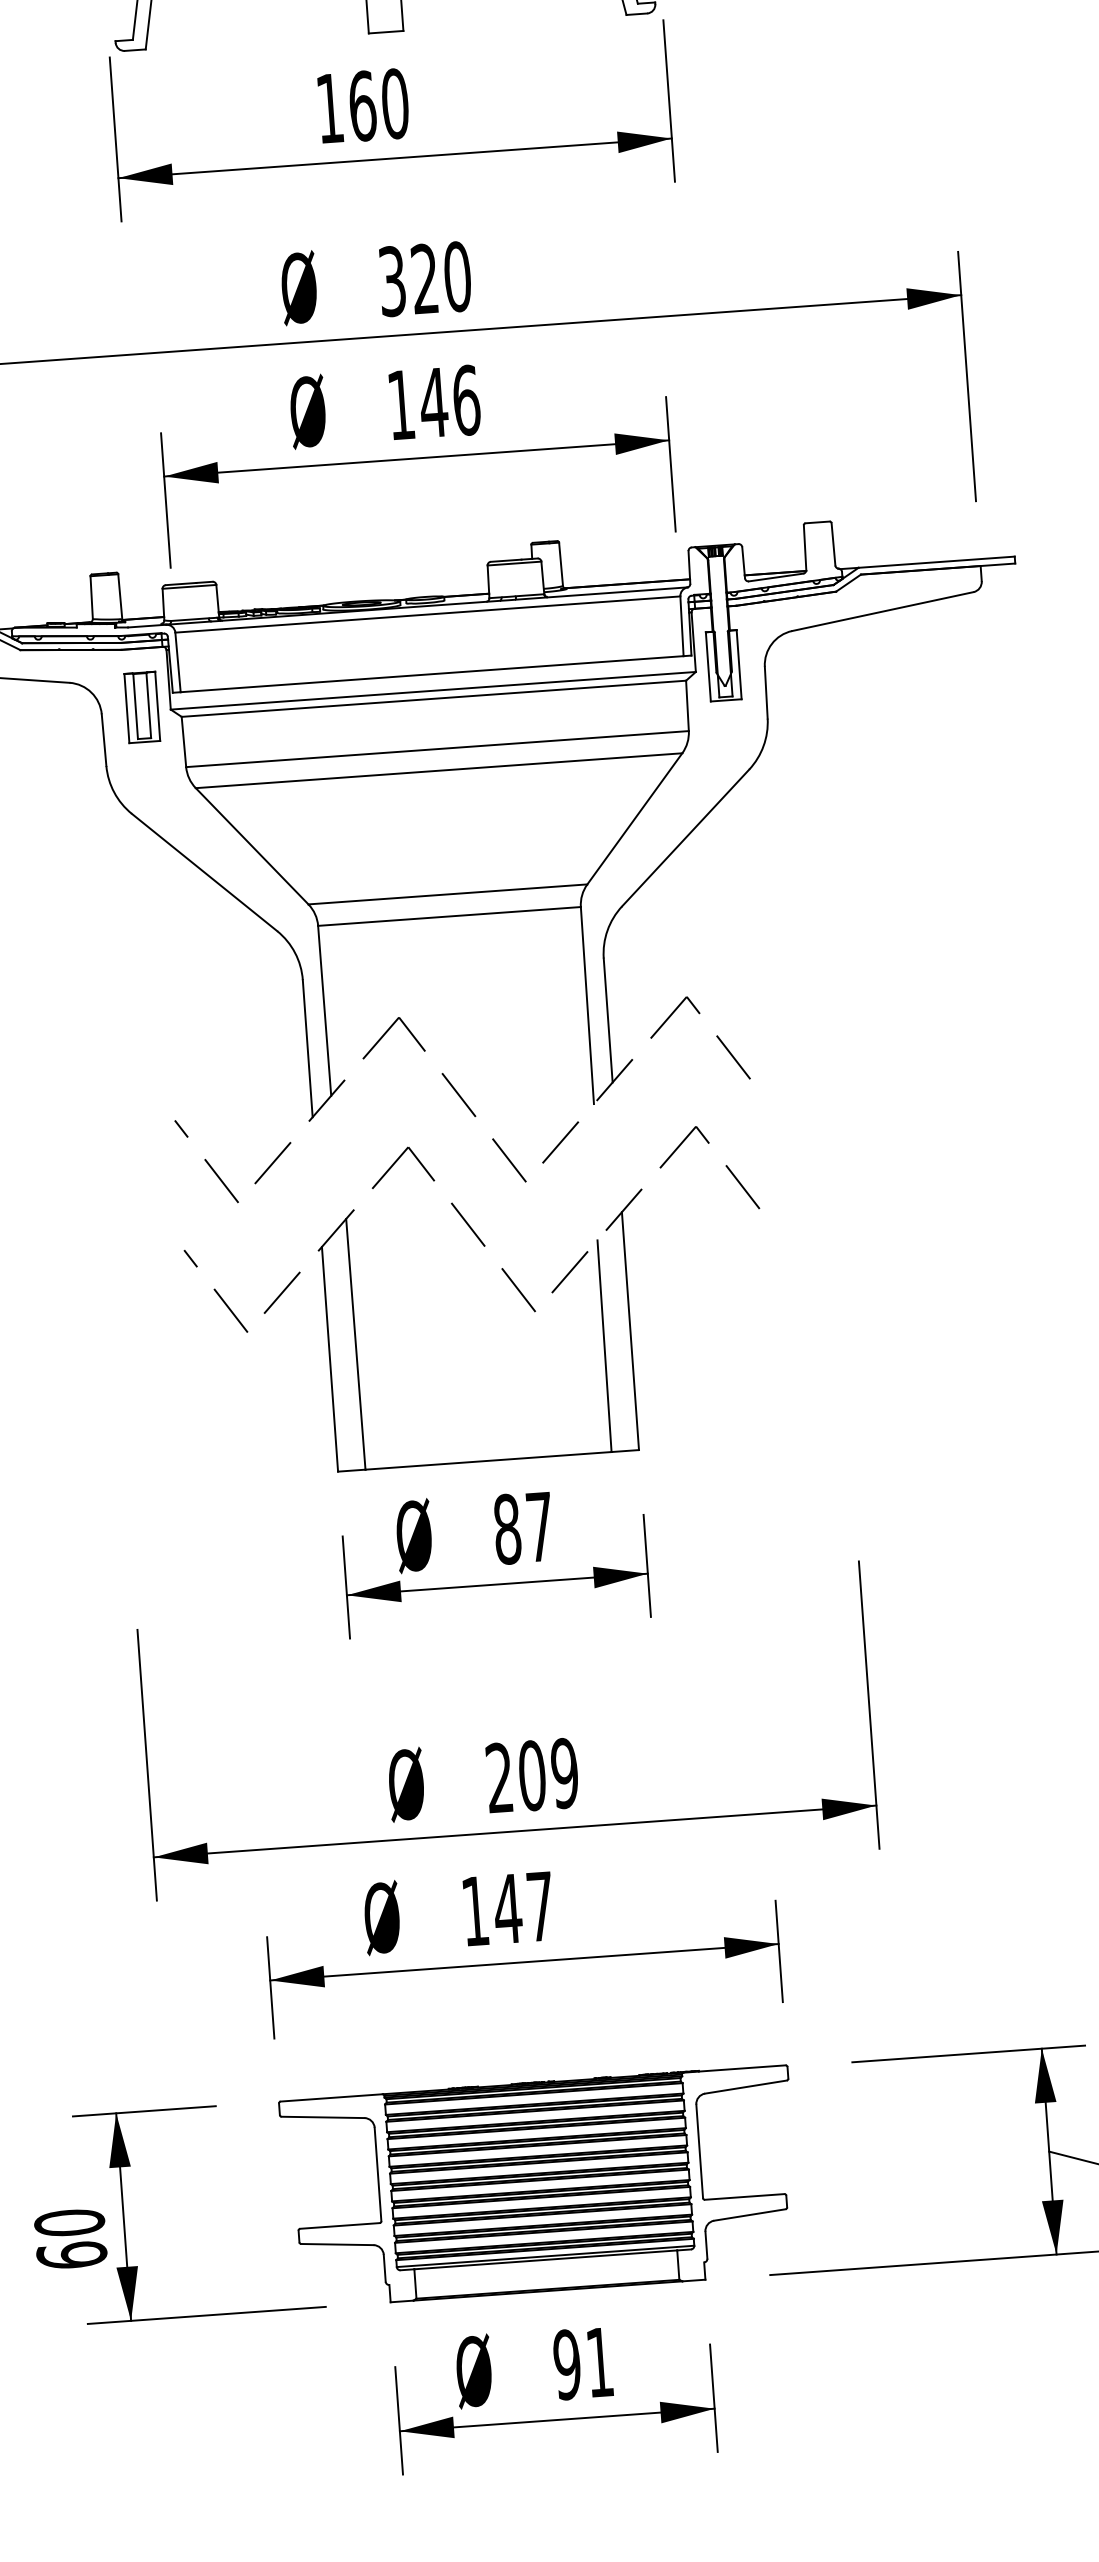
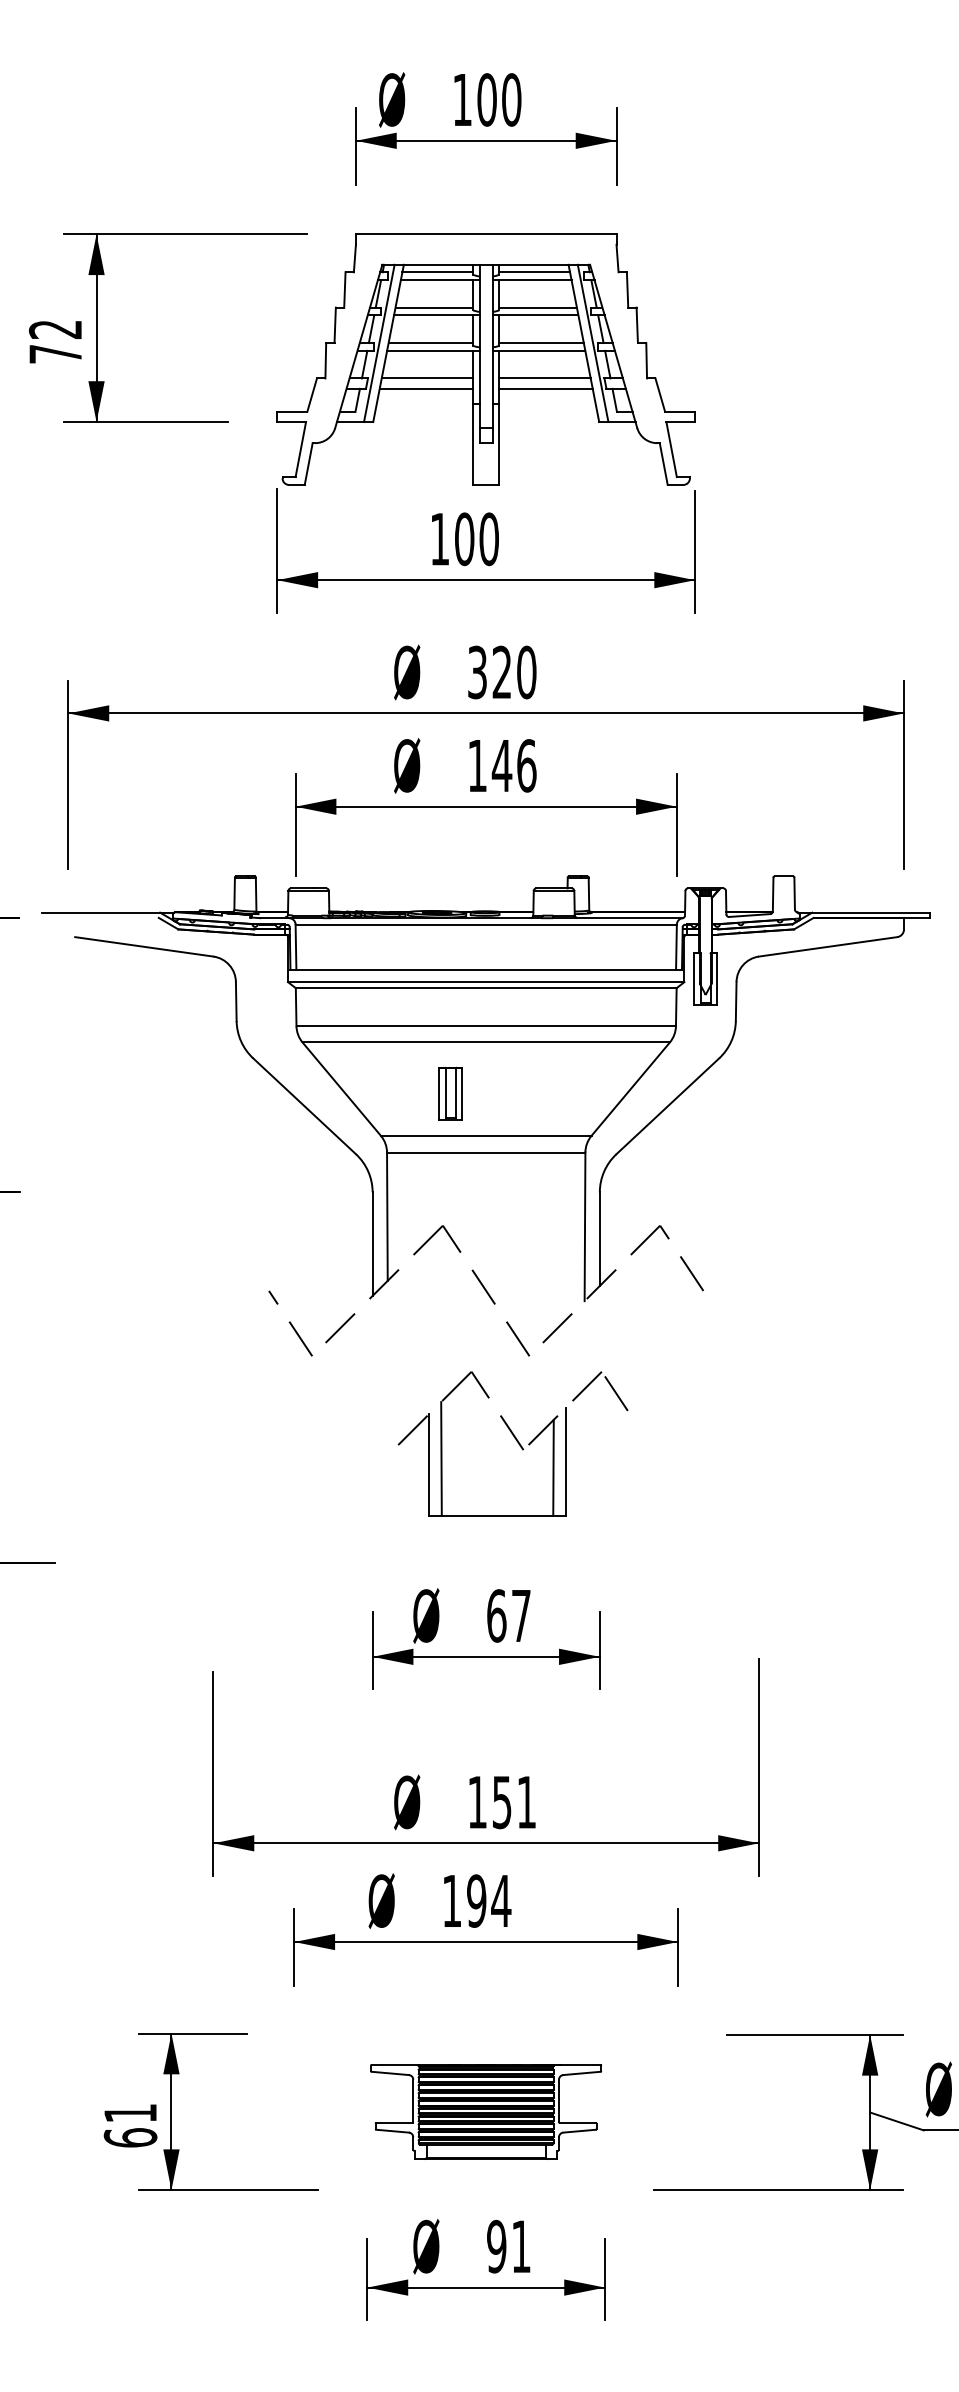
text: (362, 105) -> (464, 538), 160 -> 100
part: (141, 706) -> (450, 1093), moved
line: (215, 1291) -> (290, 1421), removed
part: (514, 1299) -> (514, 1443), size x0.6
text: (507, 1528) -> (496, 1615), 87 -> 67
text: (532, 1775) -> (502, 1802), 209 -> 151
text: (523, 1907) -> (488, 1900), 147 -> 194
part: (539, 2186) -> (485, 2111), size x0.6
text: (69, 2221) -> (130, 2112), 60 -> 61

